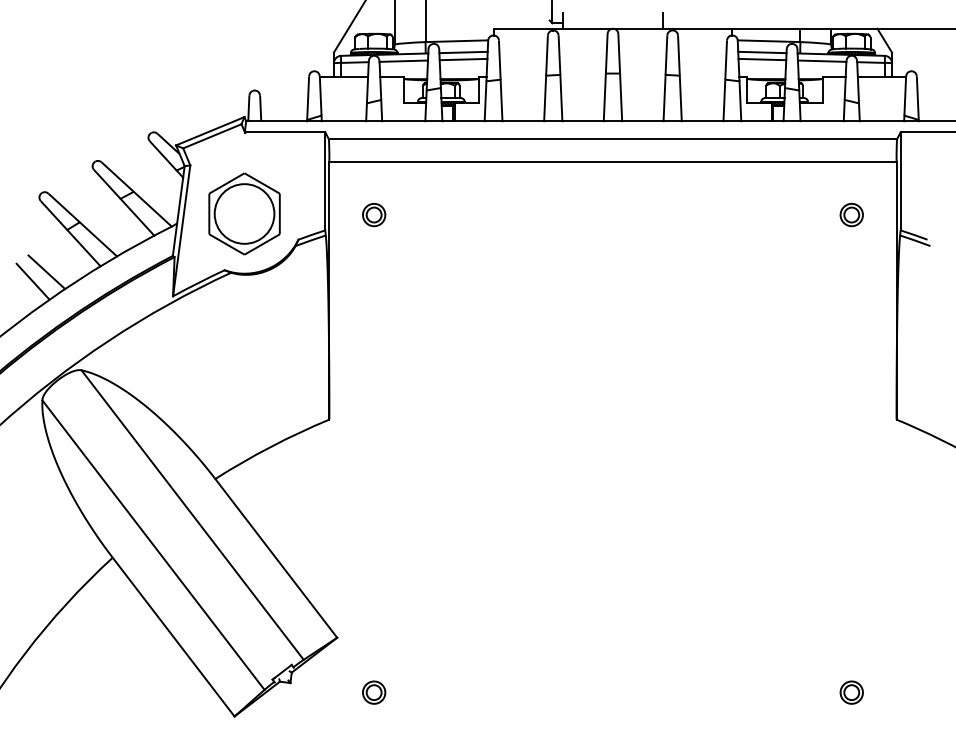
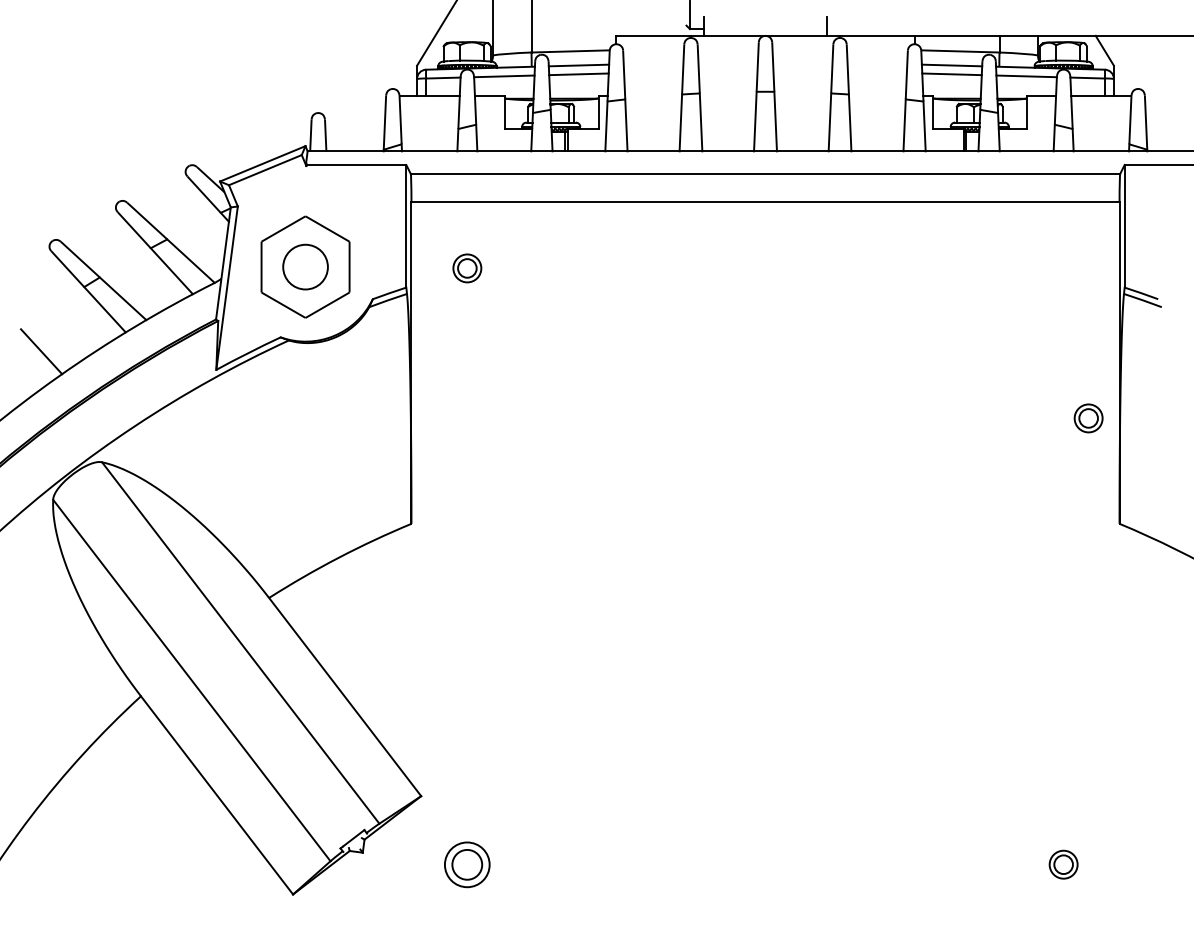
circle: (244, 213) -> (305, 266), size x0.6
part: (851, 215) -> (1088, 418), moved
line: (46, 271) -> (58, 339), removed
part: (374, 692) -> (467, 864), size x1.6

